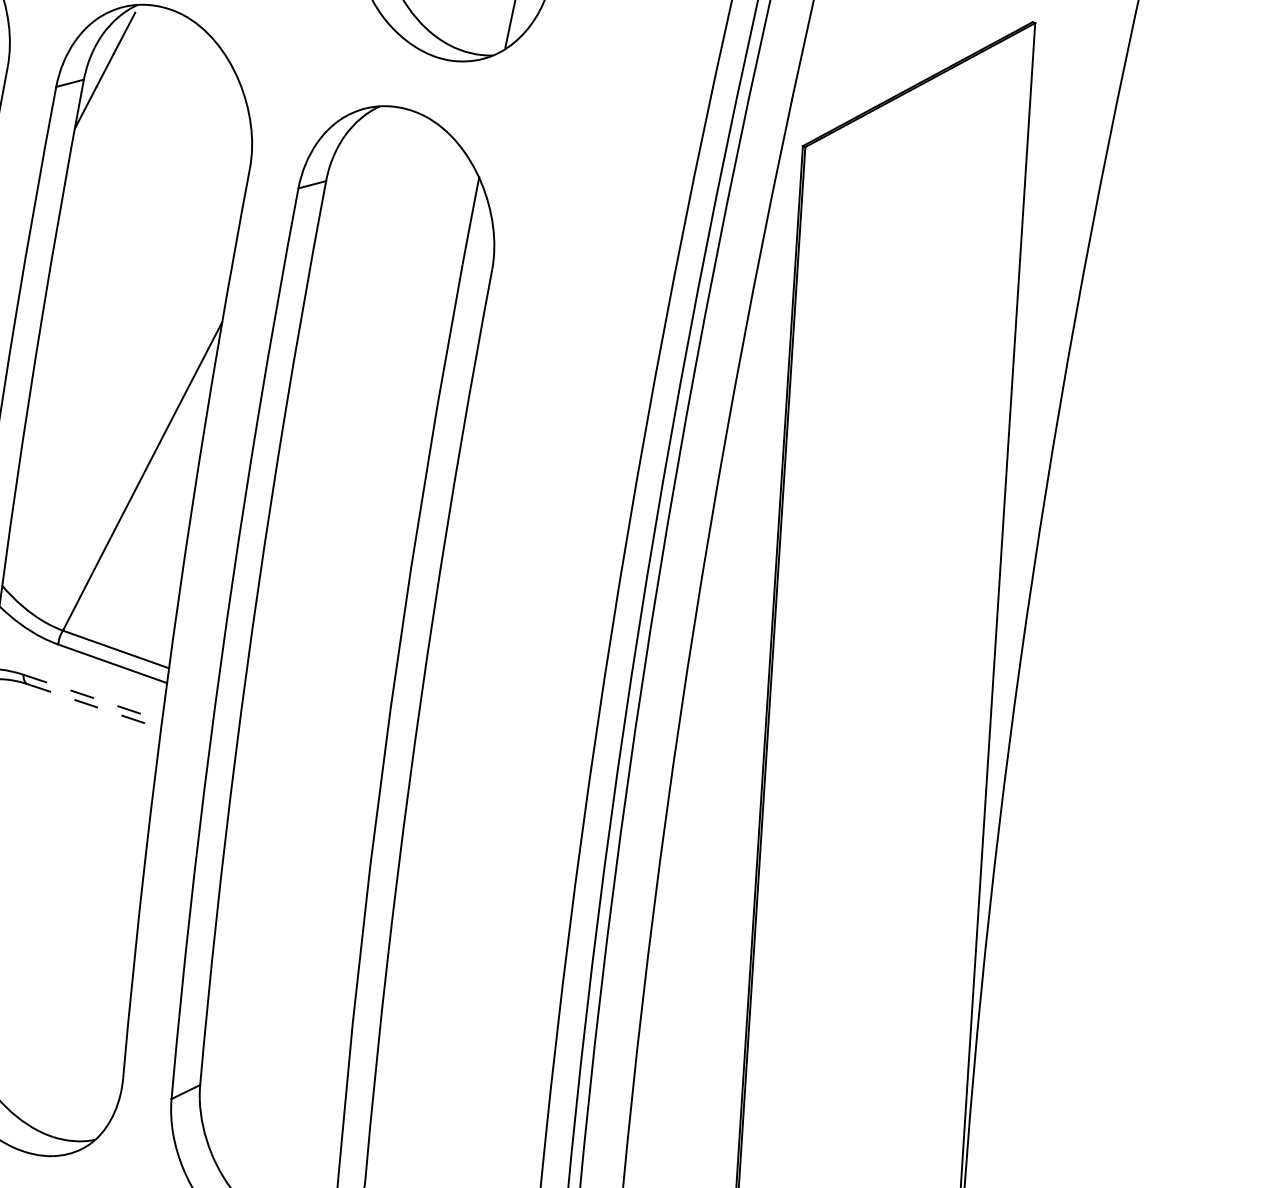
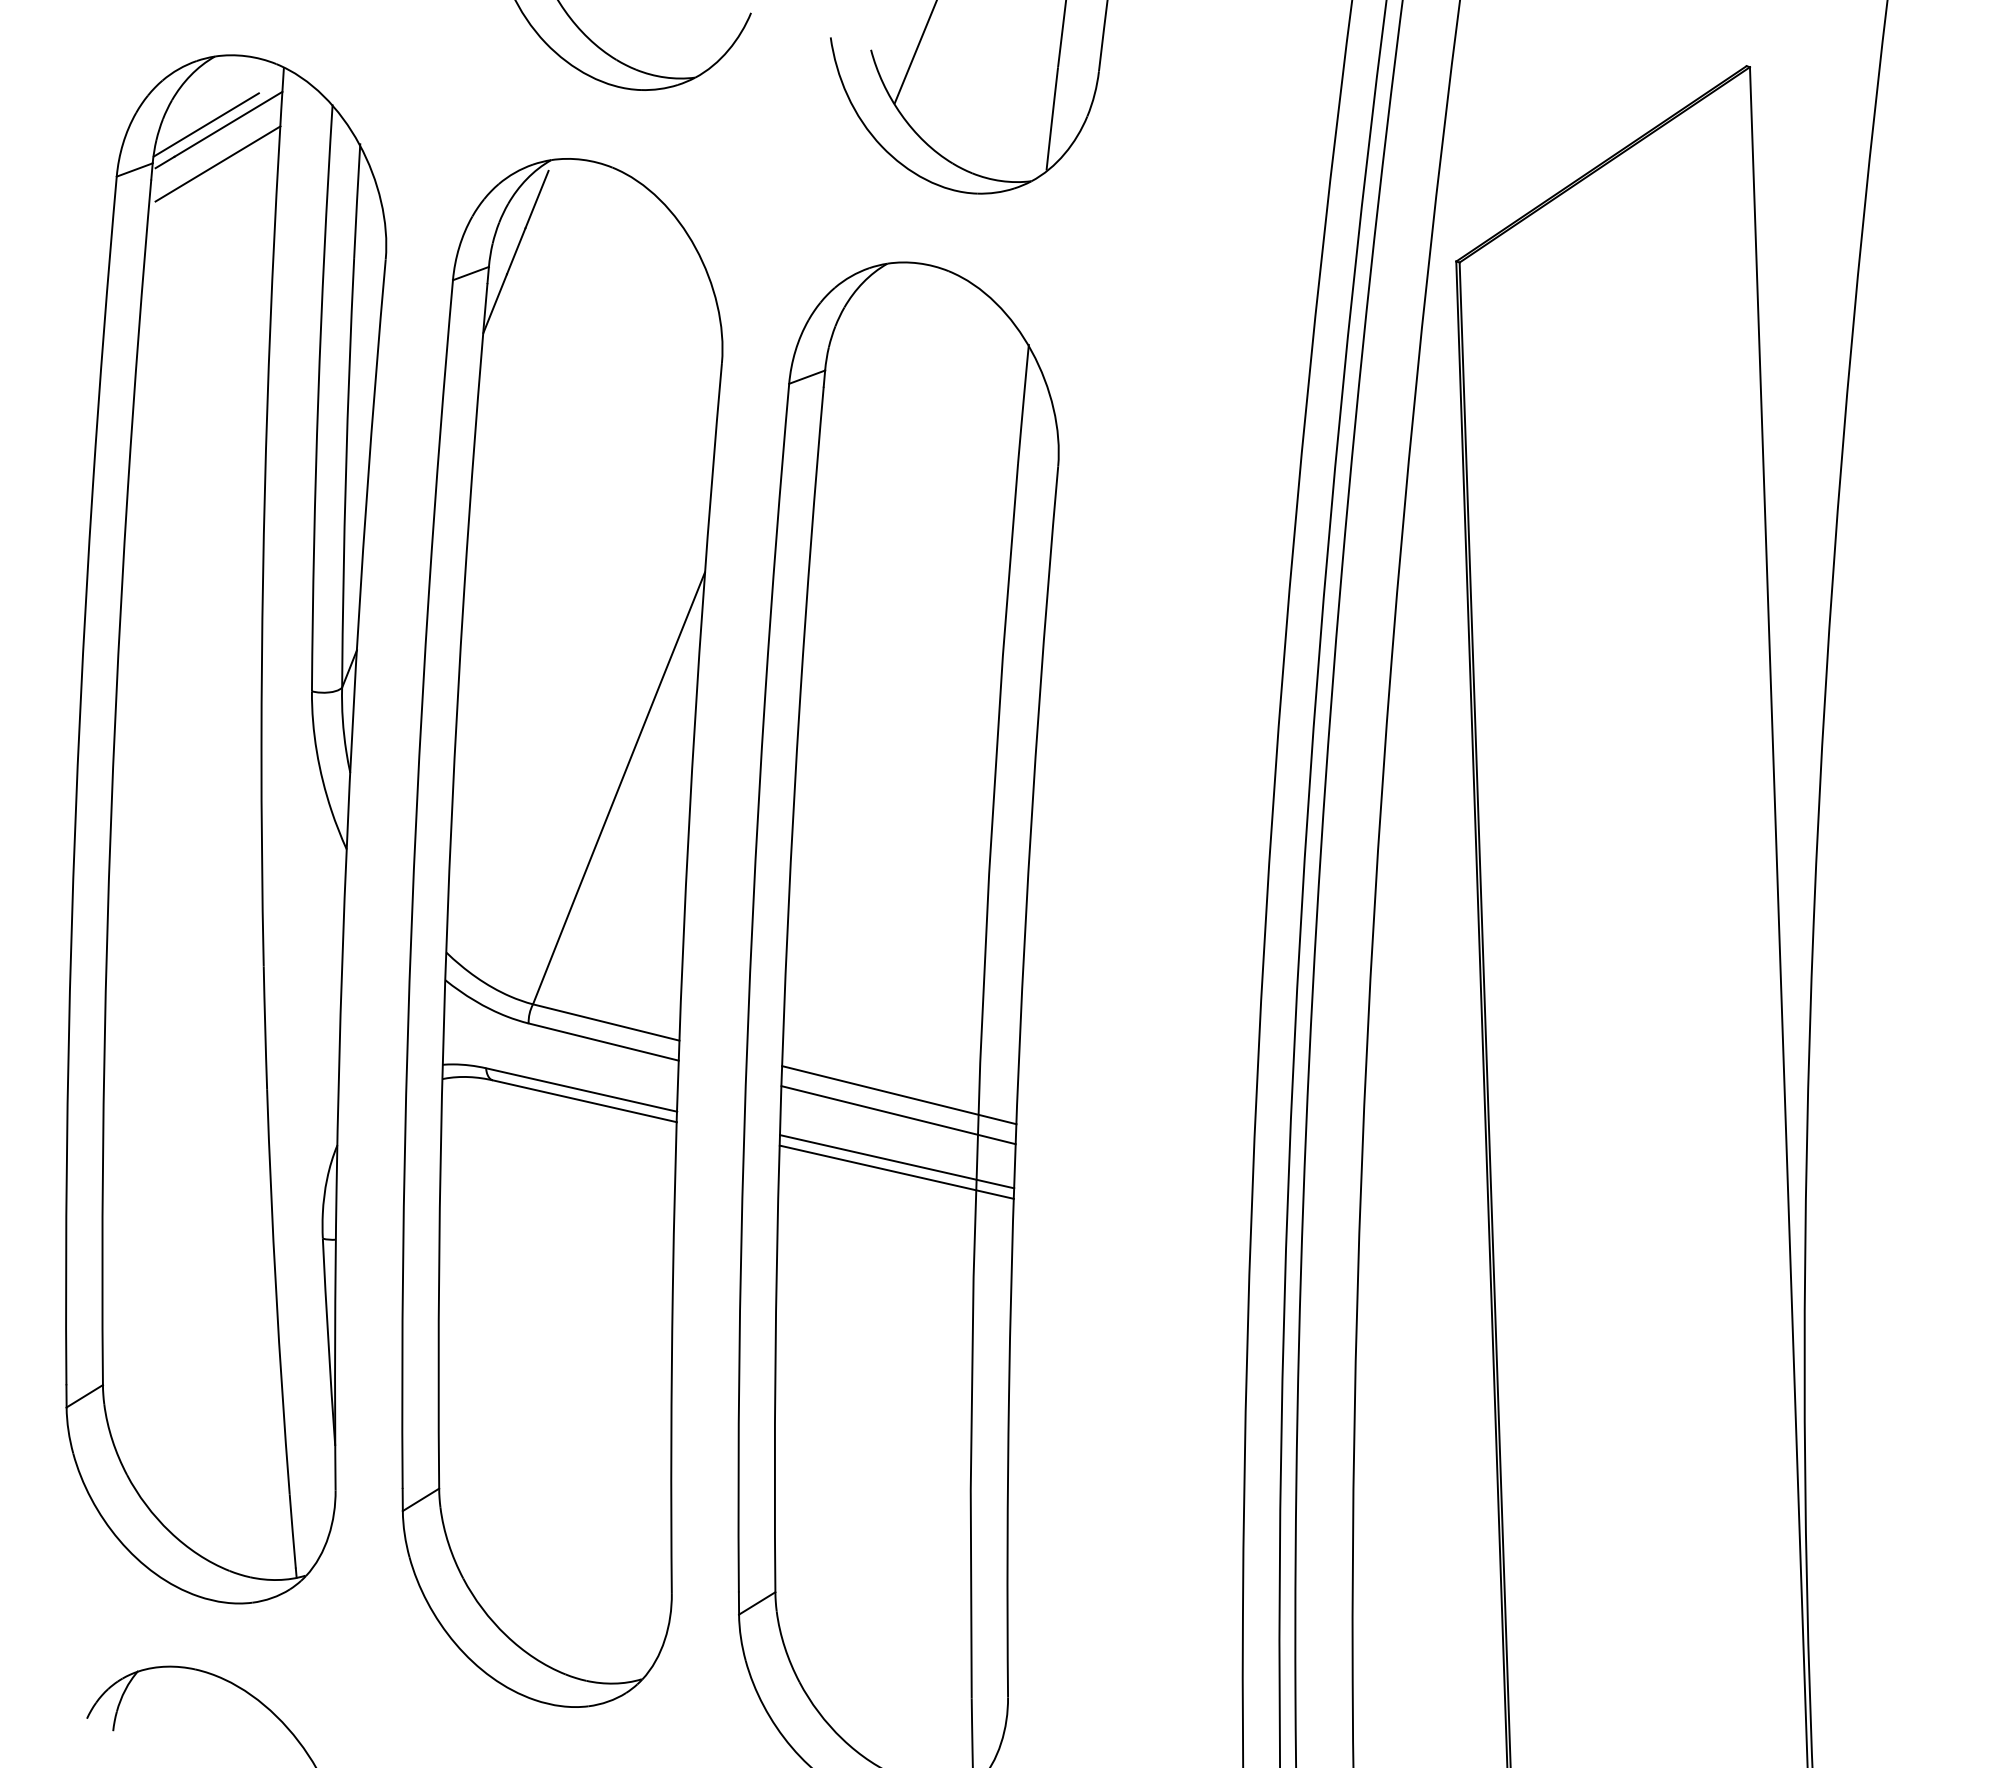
line: (92, 698) -> (581, 1090), dashed -> solid
line: (94, 706) -> (585, 1101), dashed -> solid
line: (328, 725) -> (899, 1095), added
line: (326, 739) -> (898, 1115), added
line: (322, 773) -> (897, 1161), added
line: (320, 781) -> (896, 1171), added

